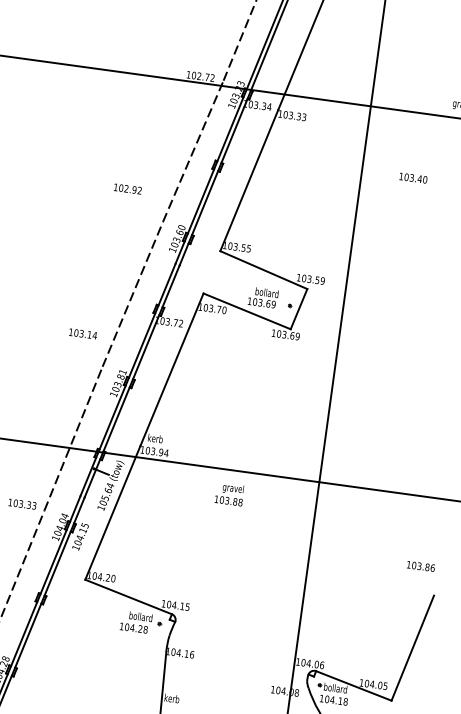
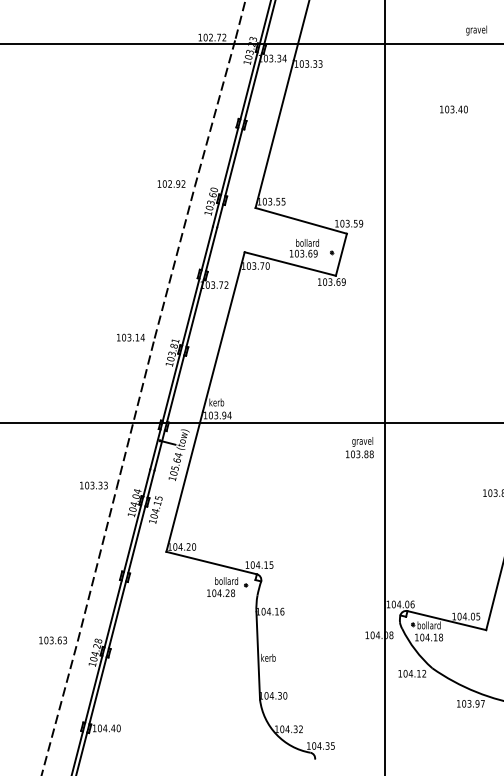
text: (412, 178) -> (453, 109), moved
text: (127, 188) -> (171, 183), moved
text: (82, 333) -> (130, 337), moved
text: (229, 494) -> (359, 447), moved

